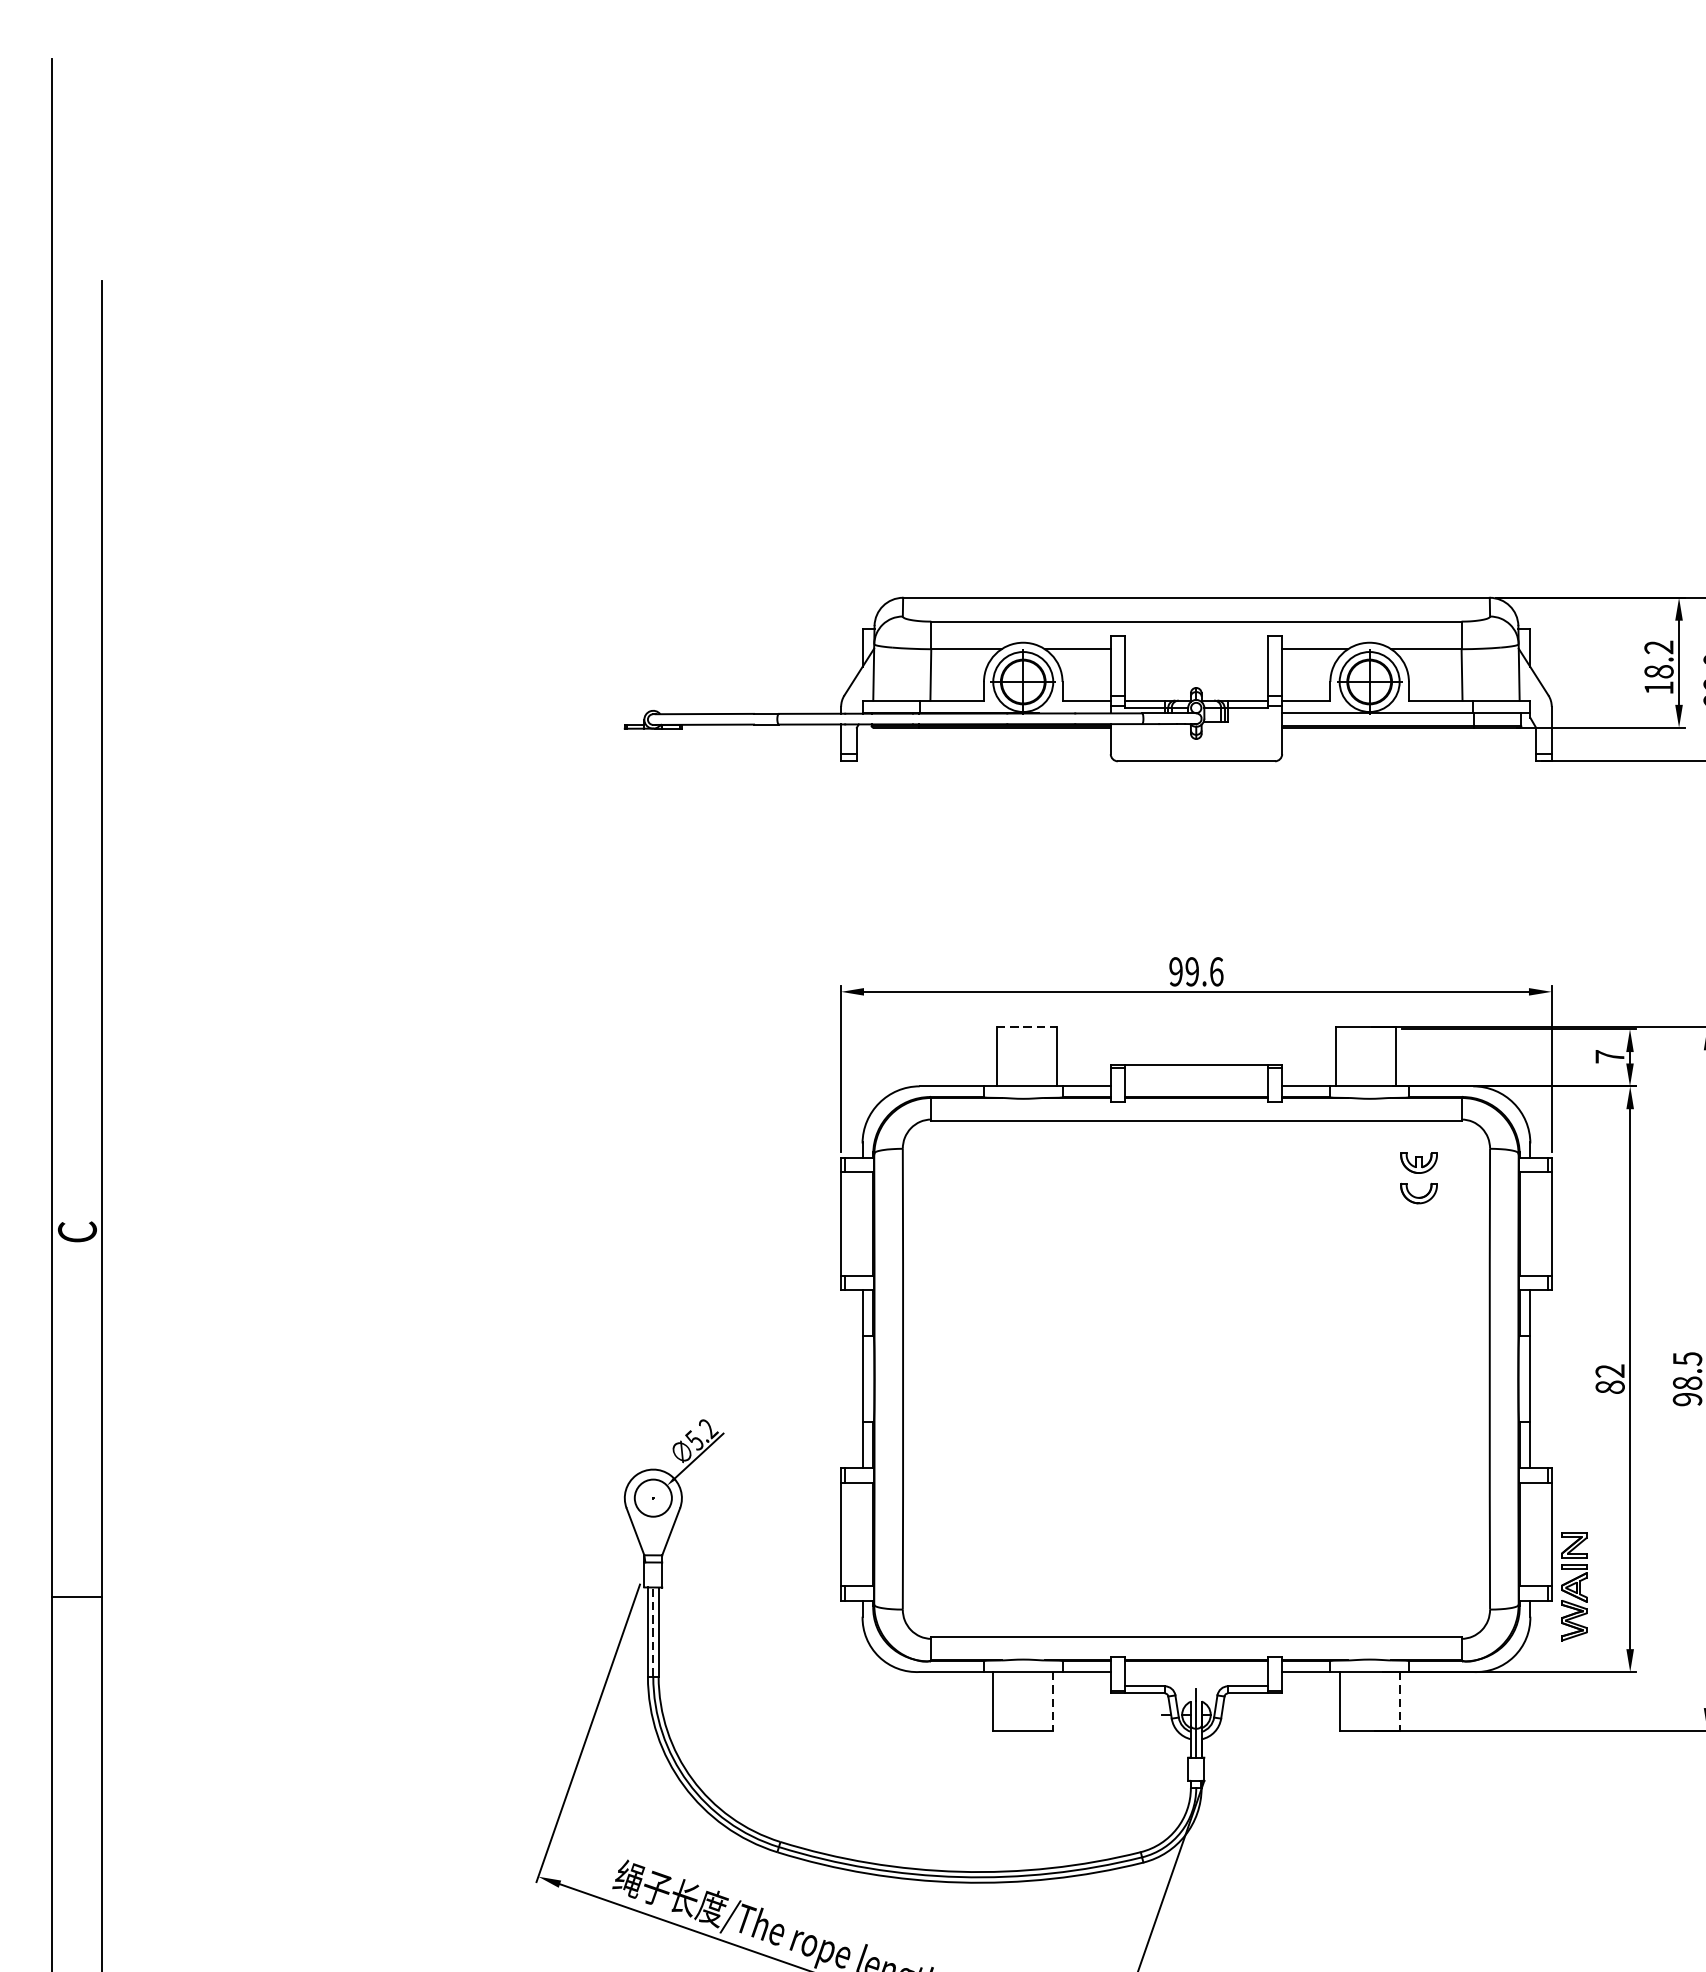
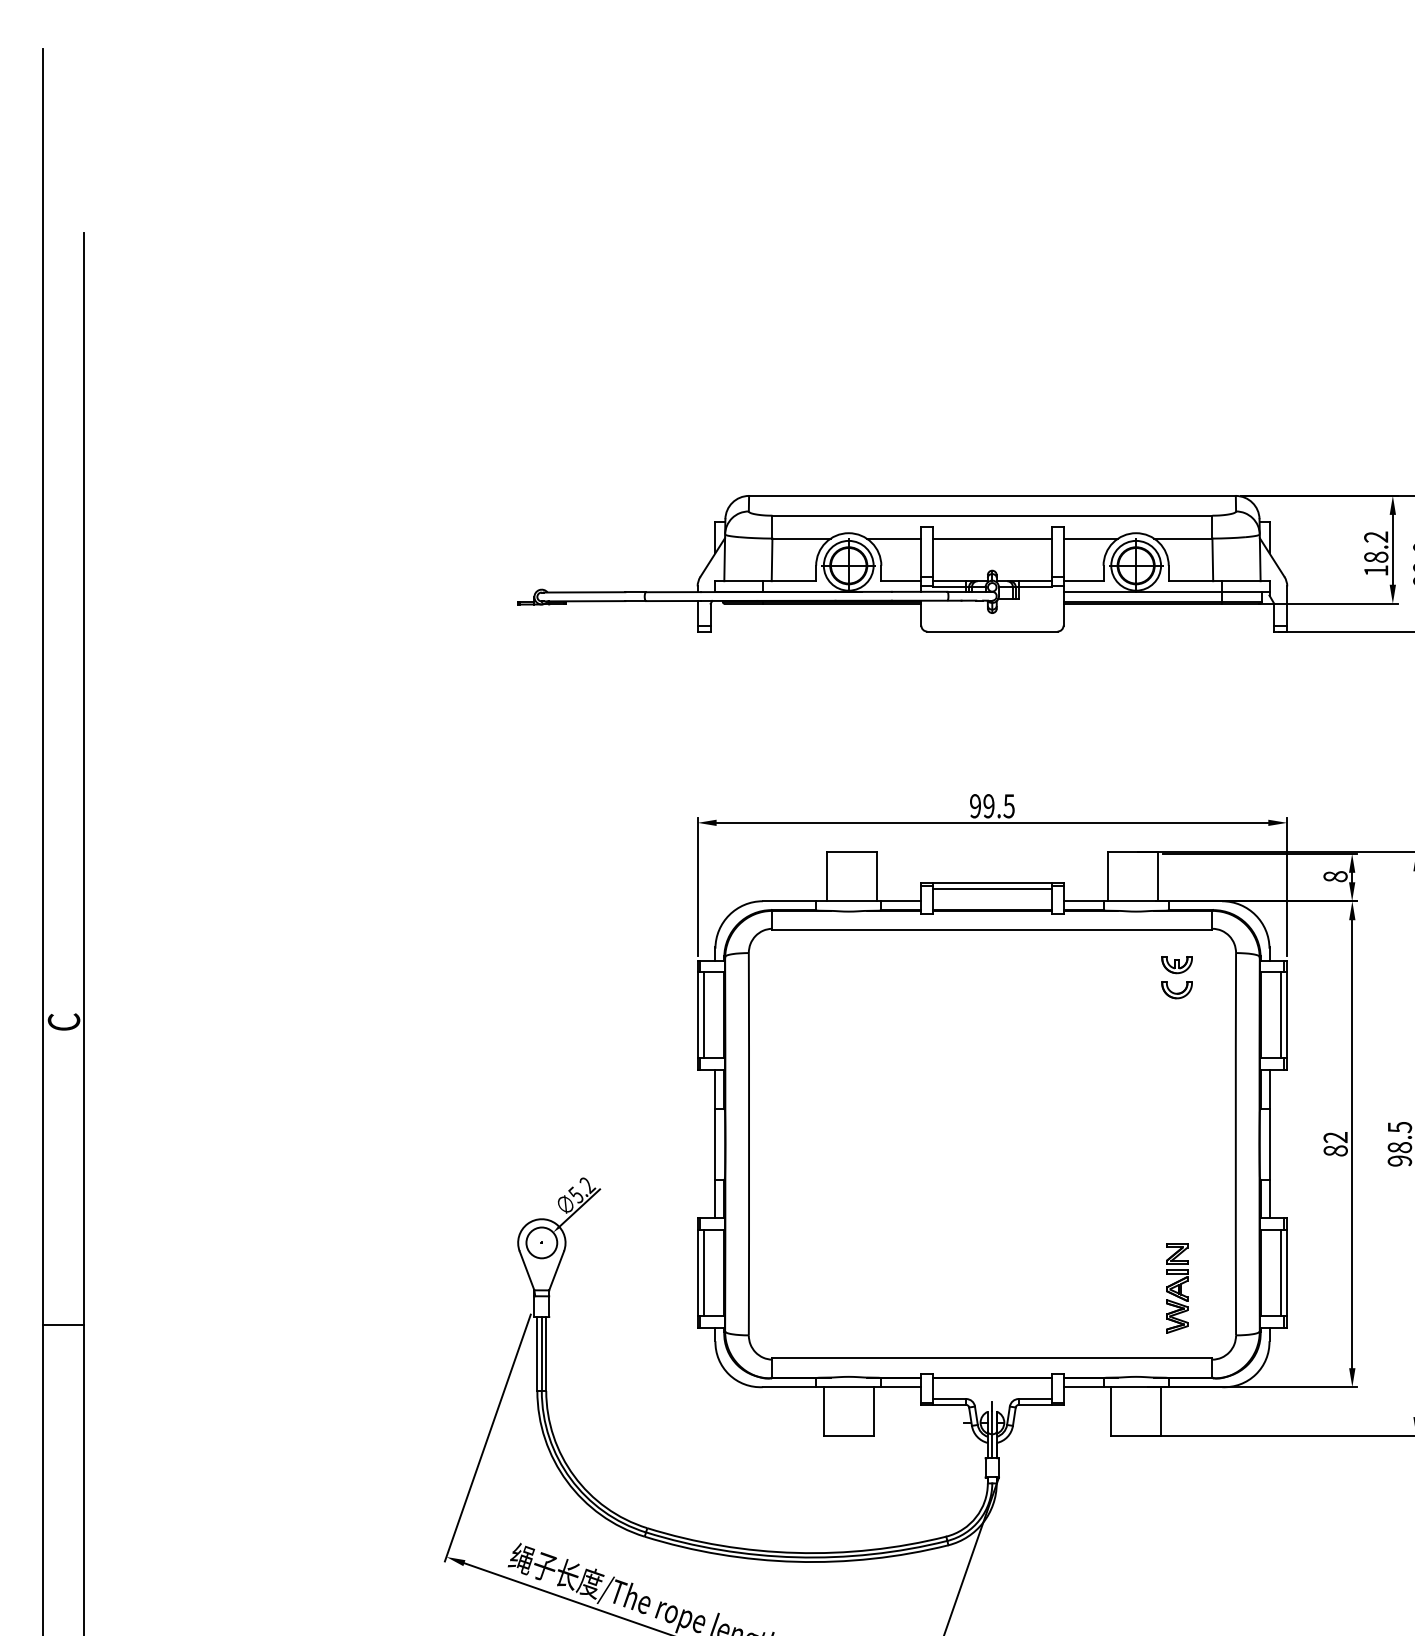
line: (1196, 649) -> (992, 538), added
text: (1215, 972) -> (1008, 806), 99.6 -> 99.5
line: (1026, 1027) -> (851, 852), dashed -> solid
text: (1609, 1056) -> (1335, 876), 7 -> 8
line: (1196, 1072) -> (992, 889), added
line: (848, 1224) -> (703, 1015), added
line: (1544, 1224) -> (1281, 1015), added
line: (848, 1535) -> (703, 1273), added
line: (1544, 1535) -> (1281, 1273), added
part: (1574, 1586) -> (1177, 1288), moved
line: (652, 1631) -> (541, 1353), dashed -> solid
line: (1053, 1702) -> (873, 1412), dashed -> solid
line: (1400, 1702) -> (1161, 1412), dashed -> solid

